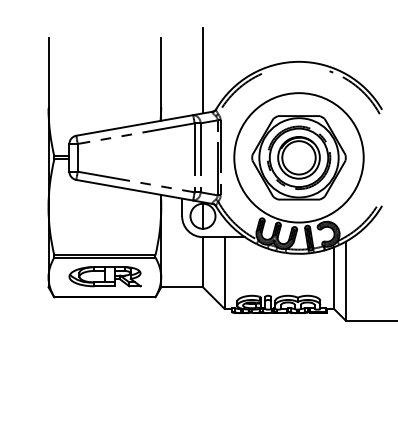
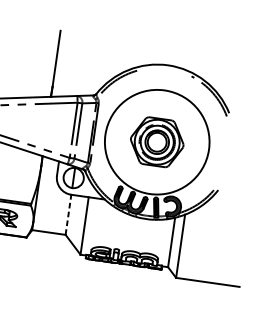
line: (203, 70) -> (90, 61), removed
part: (298, 157) -> (156, 141), size x0.7
line: (203, 261) -> (68, 214), solid -> dashed

